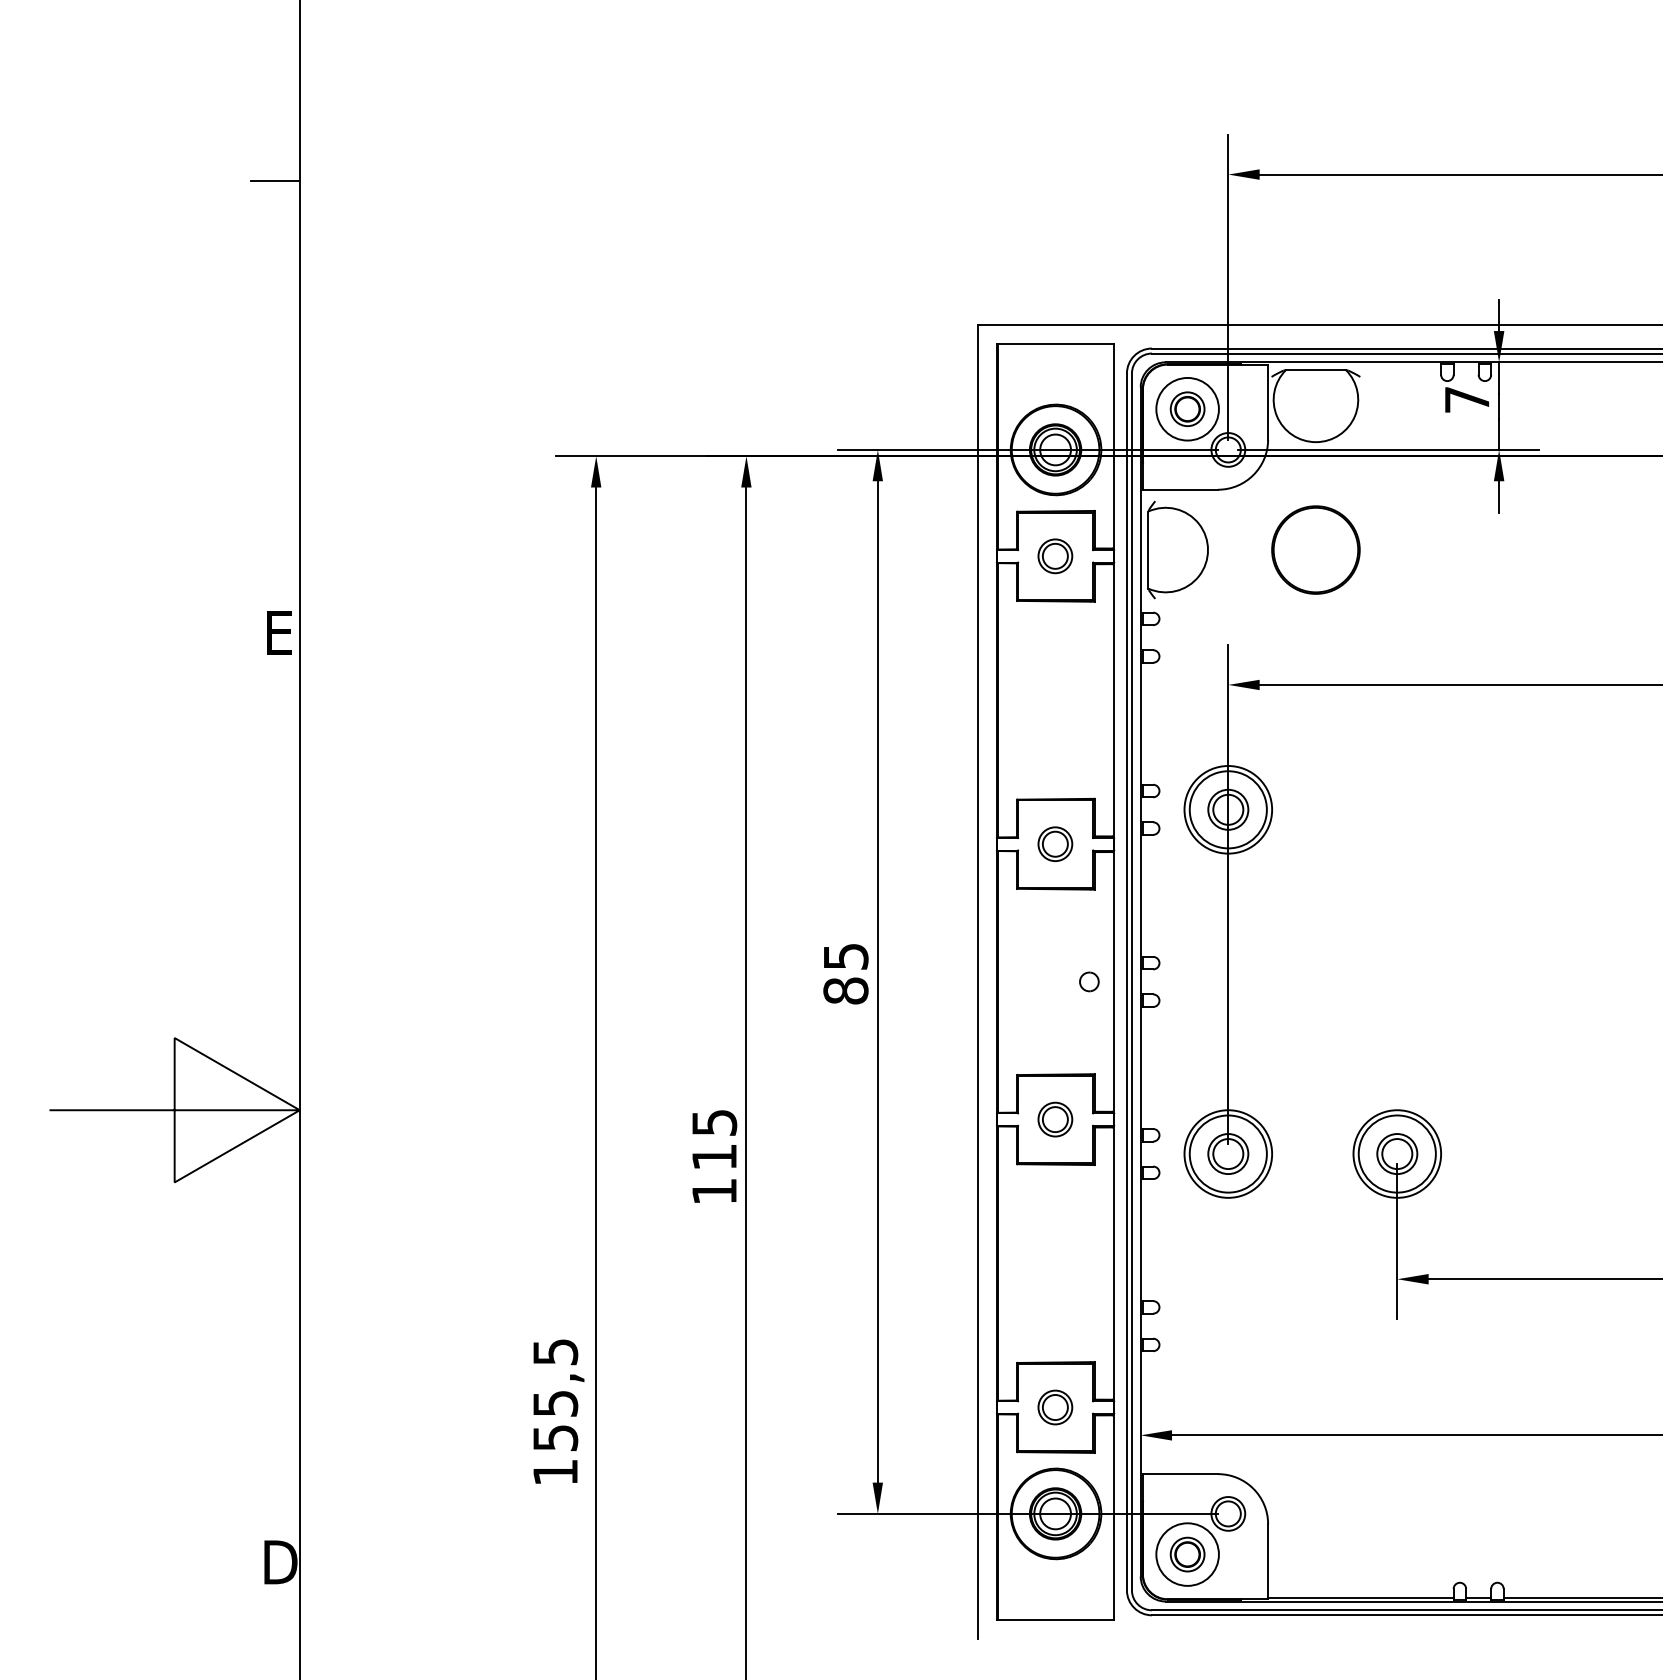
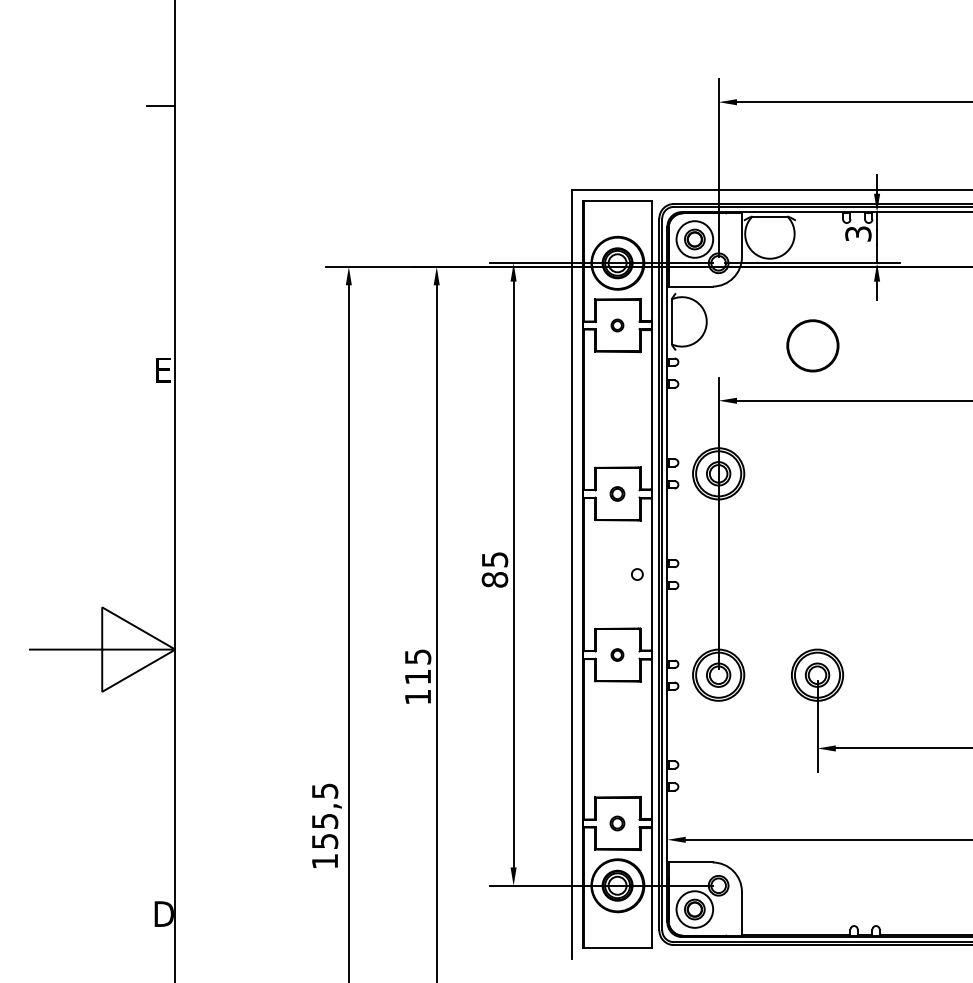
text: (1467, 399) -> (858, 233), 7 -> 3
circle: (1315, 549) -> (812, 345), moved
part: (1055, 556) -> (617, 325), size x0.6
part: (1055, 843) -> (617, 493), size x0.7
part: (1055, 1118) -> (617, 654), size x0.6
part: (1055, 1407) -> (617, 823), size x0.7

